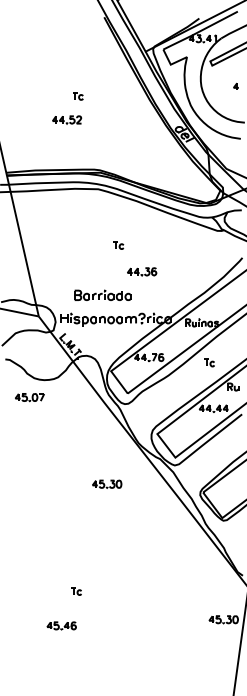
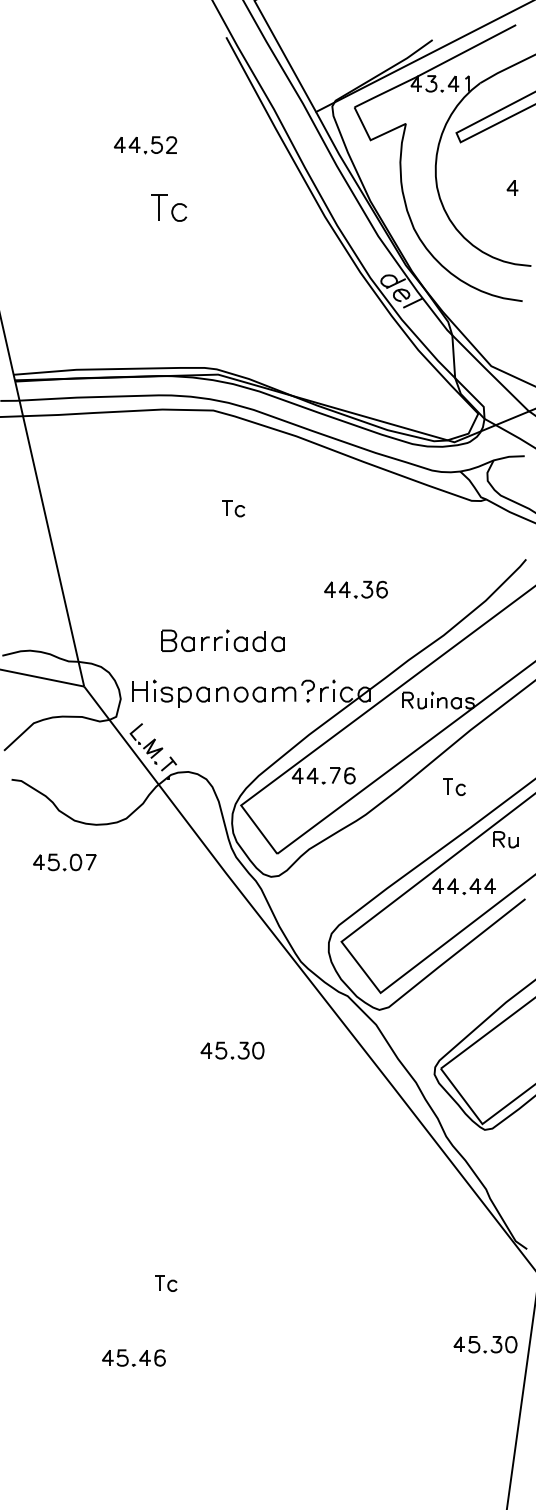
part: (78, 96) -> (170, 209), size x1.6
part: (67, 119) -> (146, 144), moved
part: (118, 245) -> (233, 508), moved
part: (142, 271) -> (356, 588), moved

